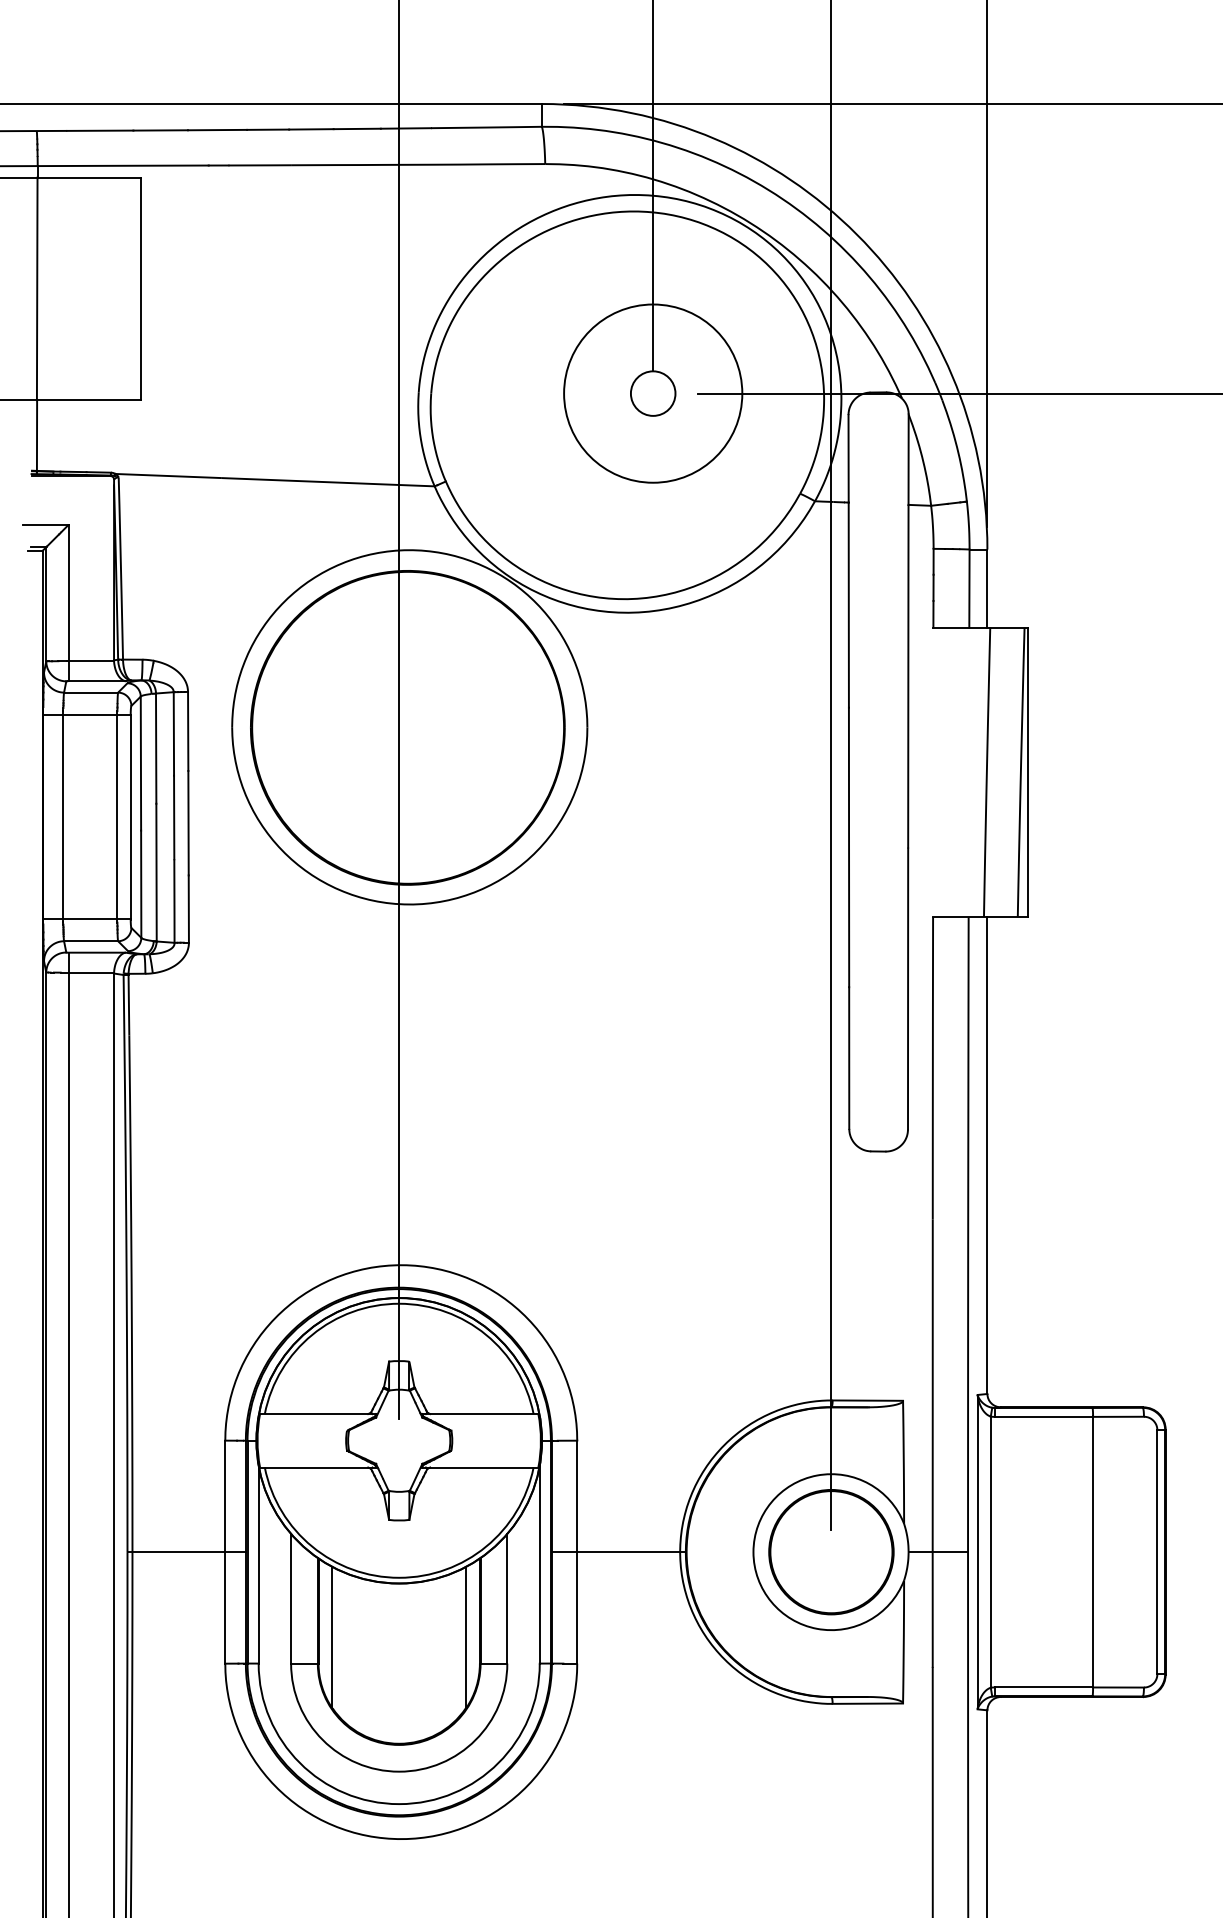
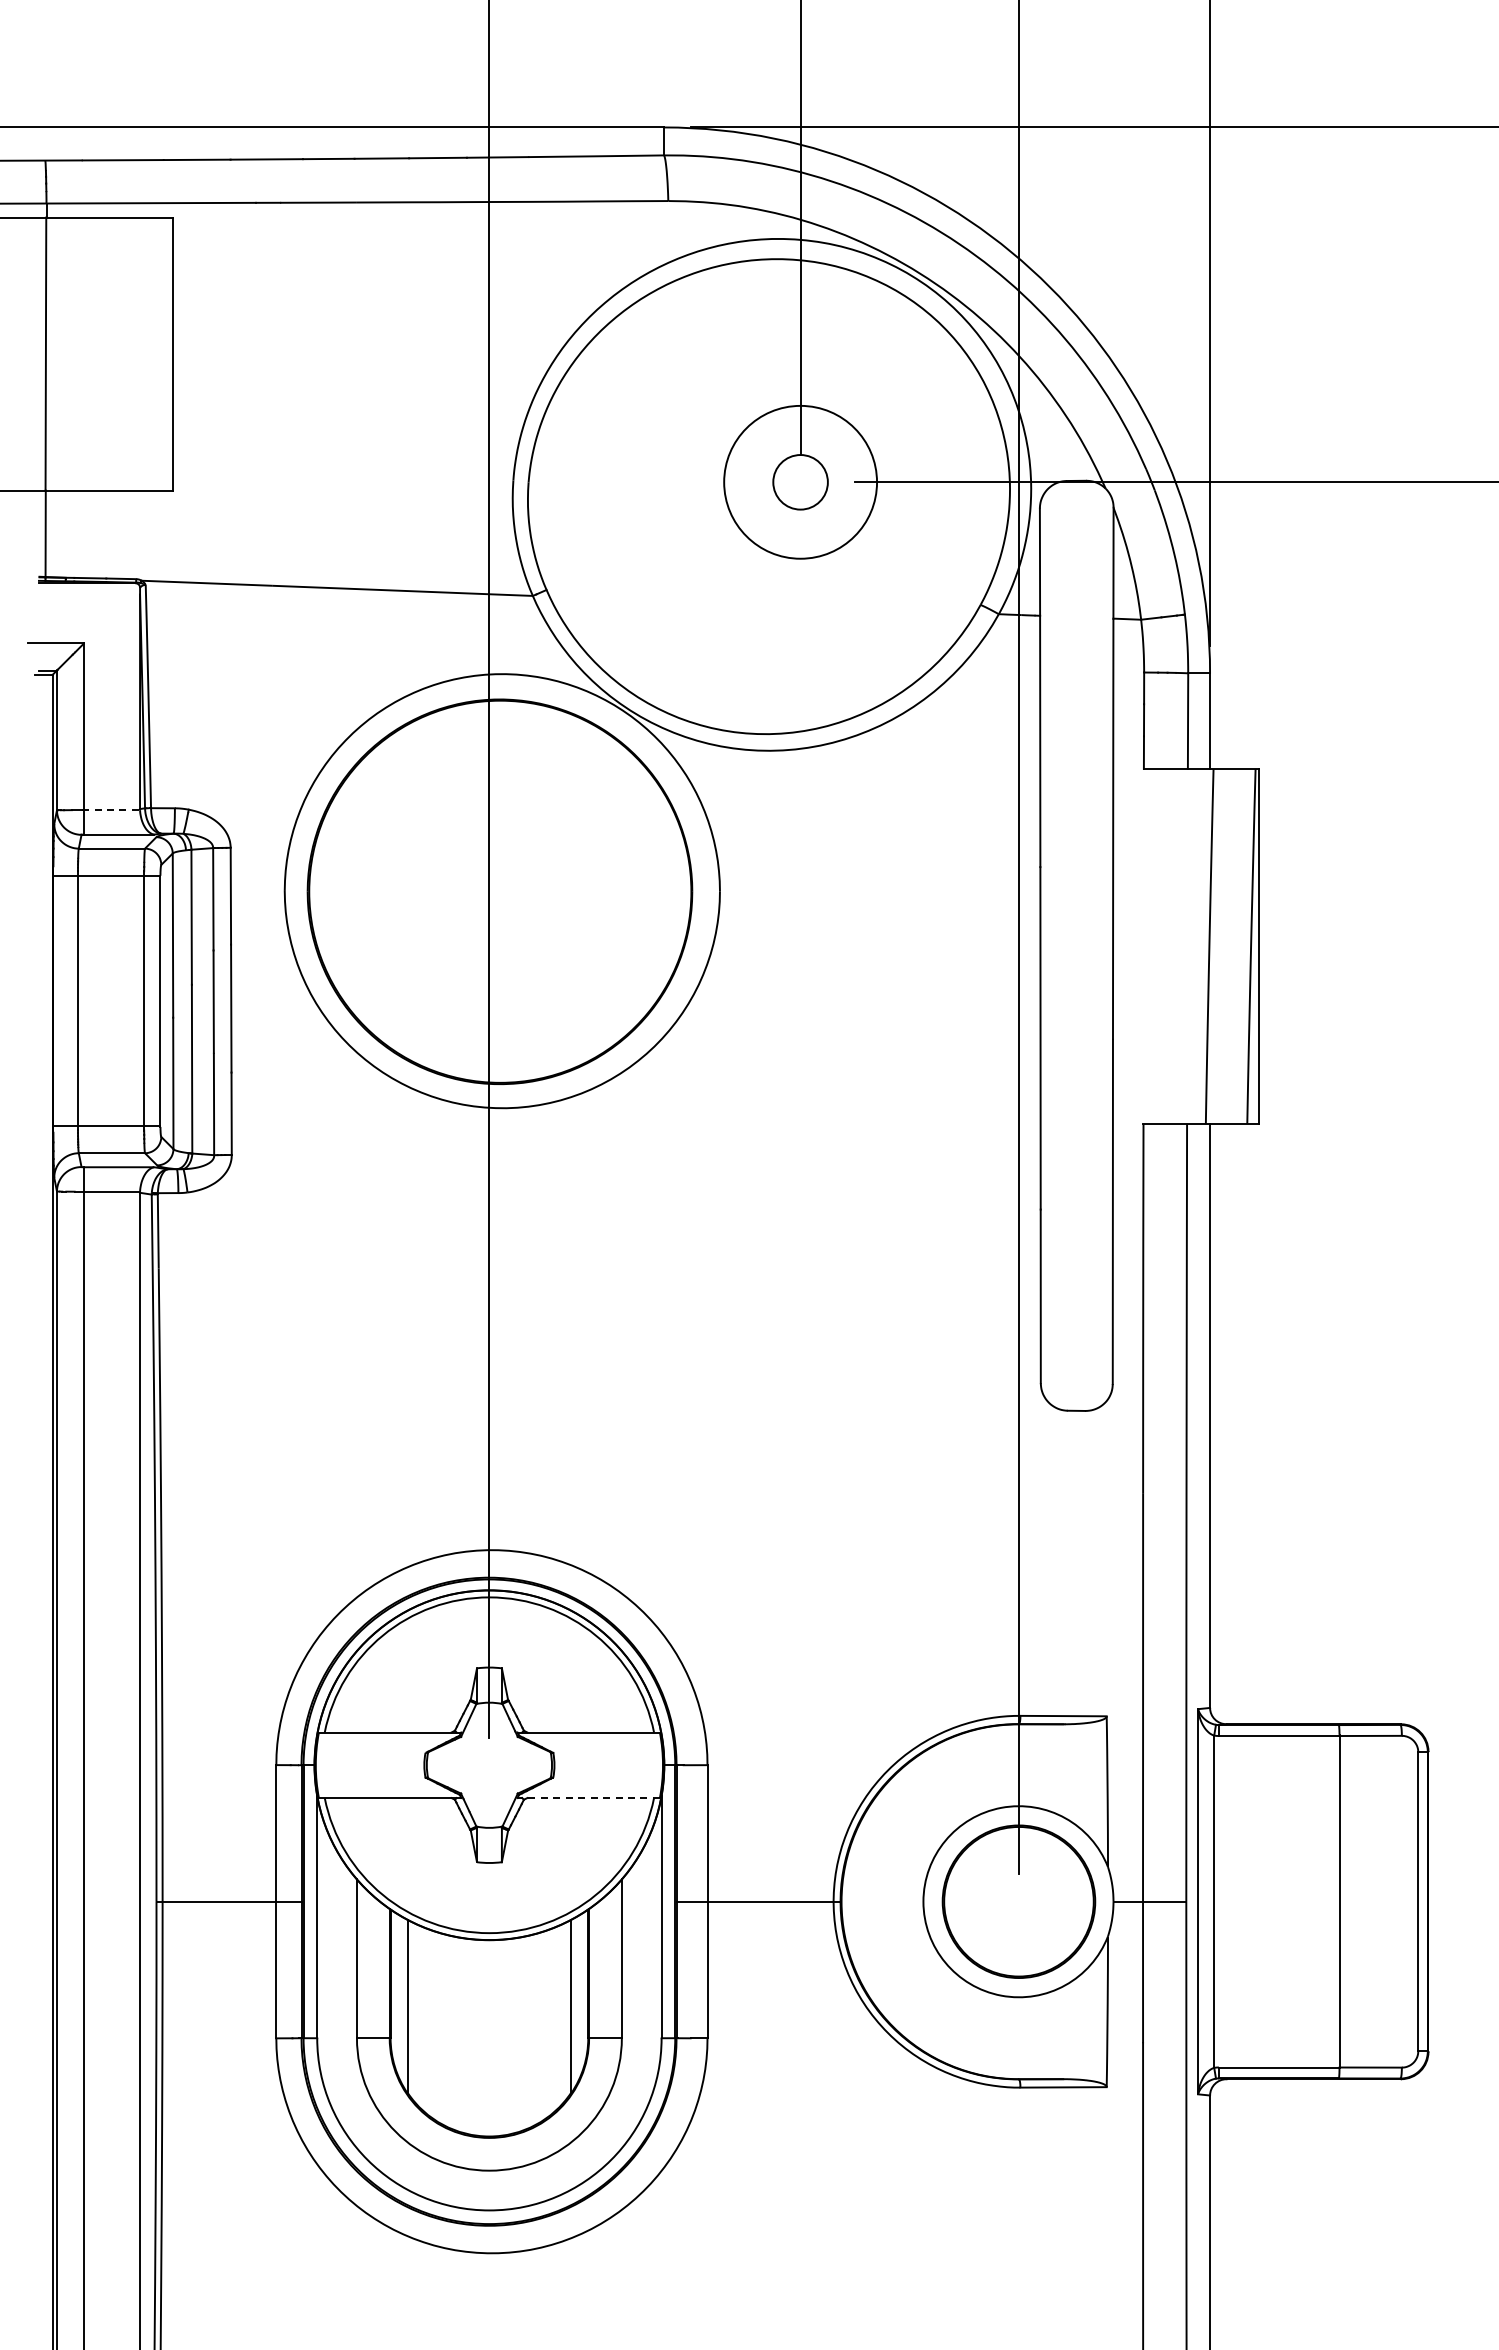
circle: (653, 393) -> (800, 482), size x0.7
line: (90, 661) -> (111, 810), solid -> dashed
line: (480, 1467) -> (588, 1798), solid -> dashed

